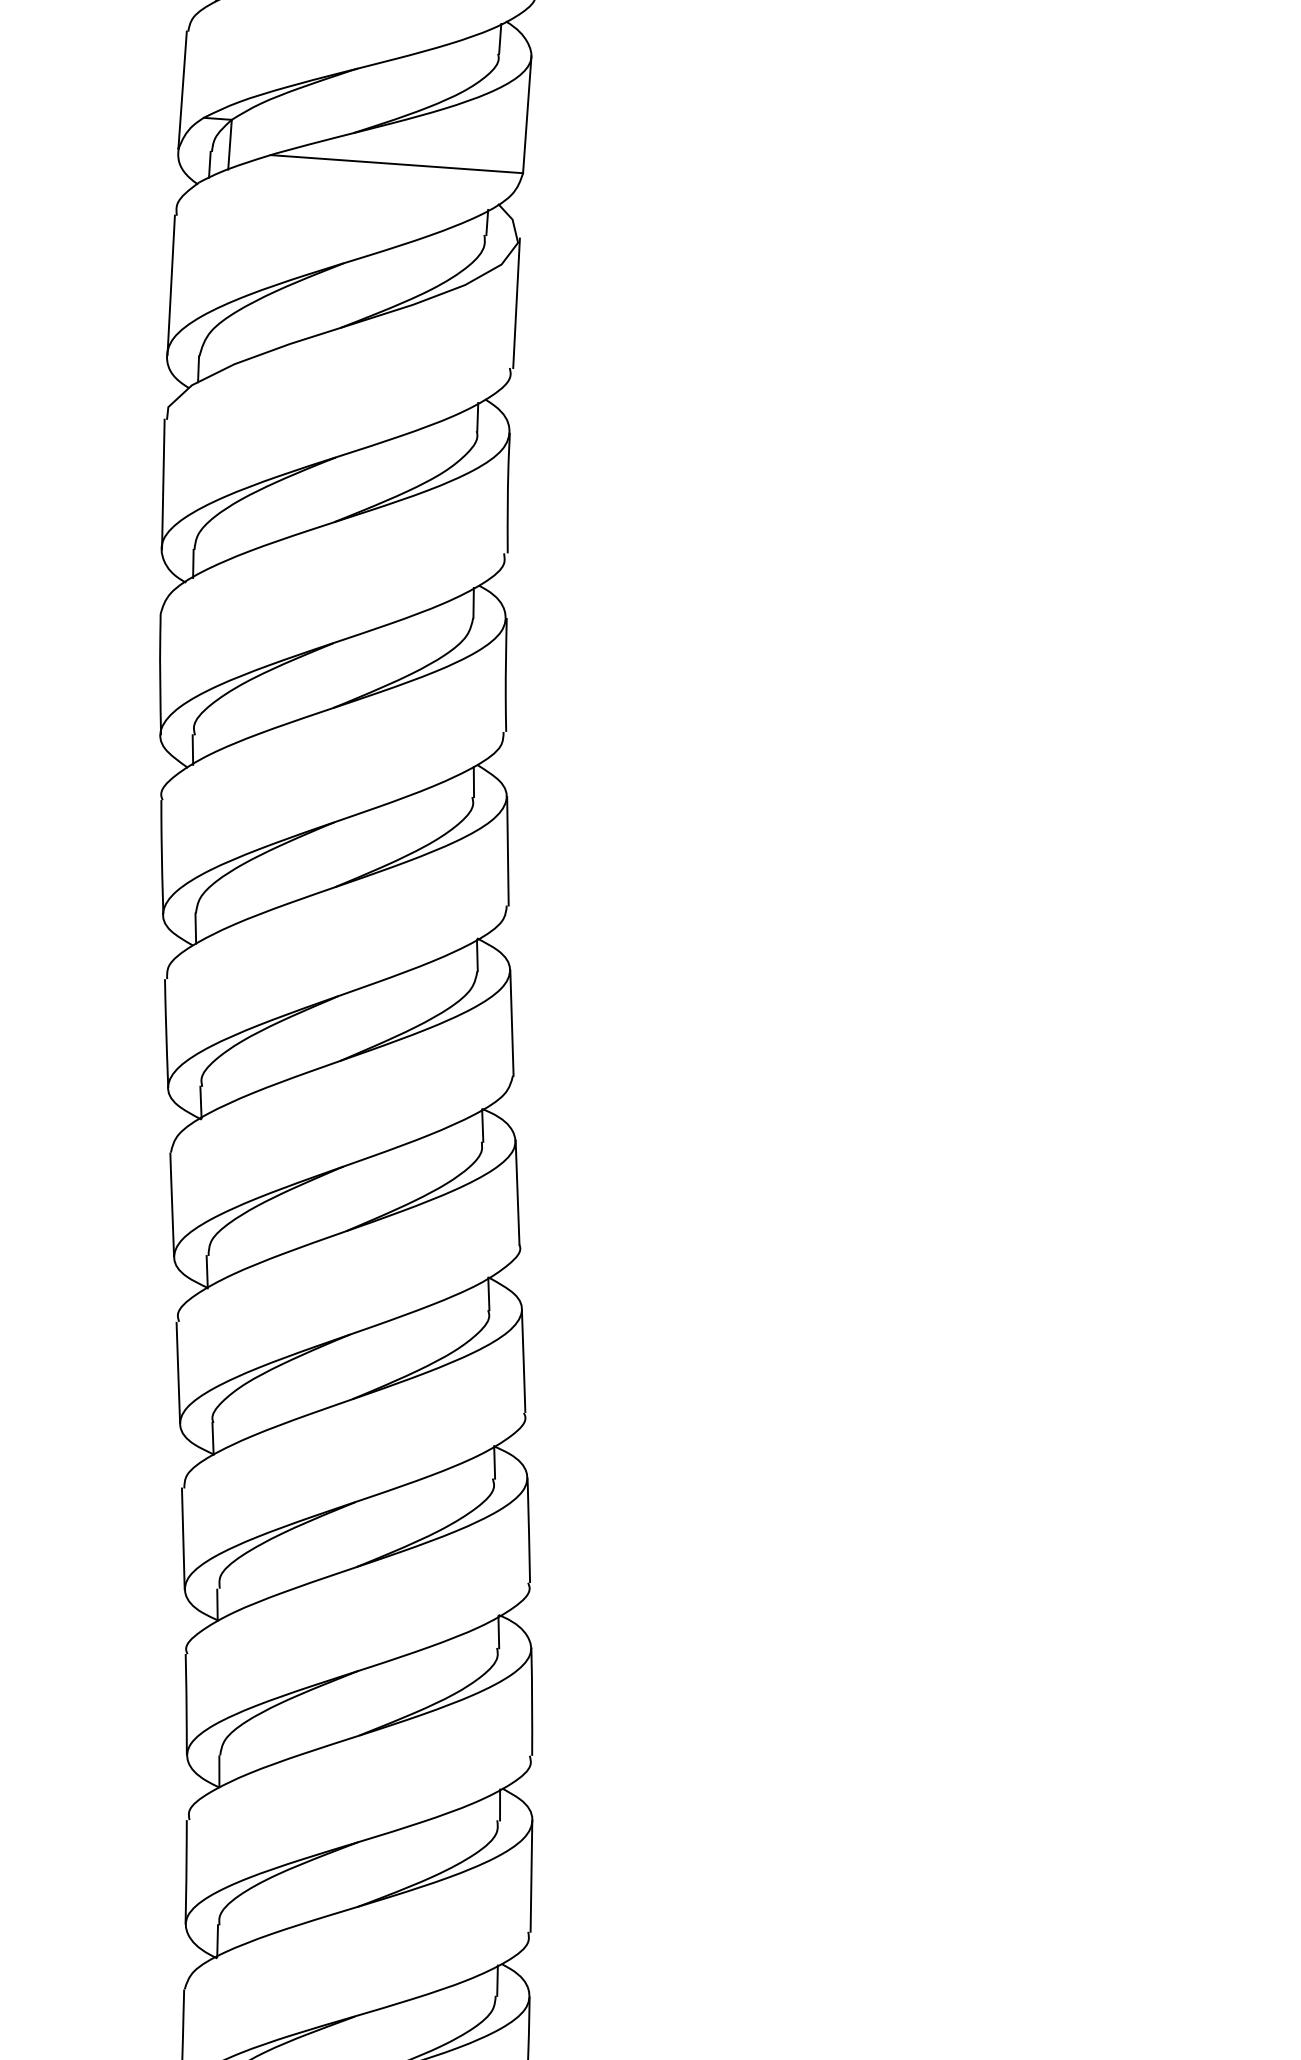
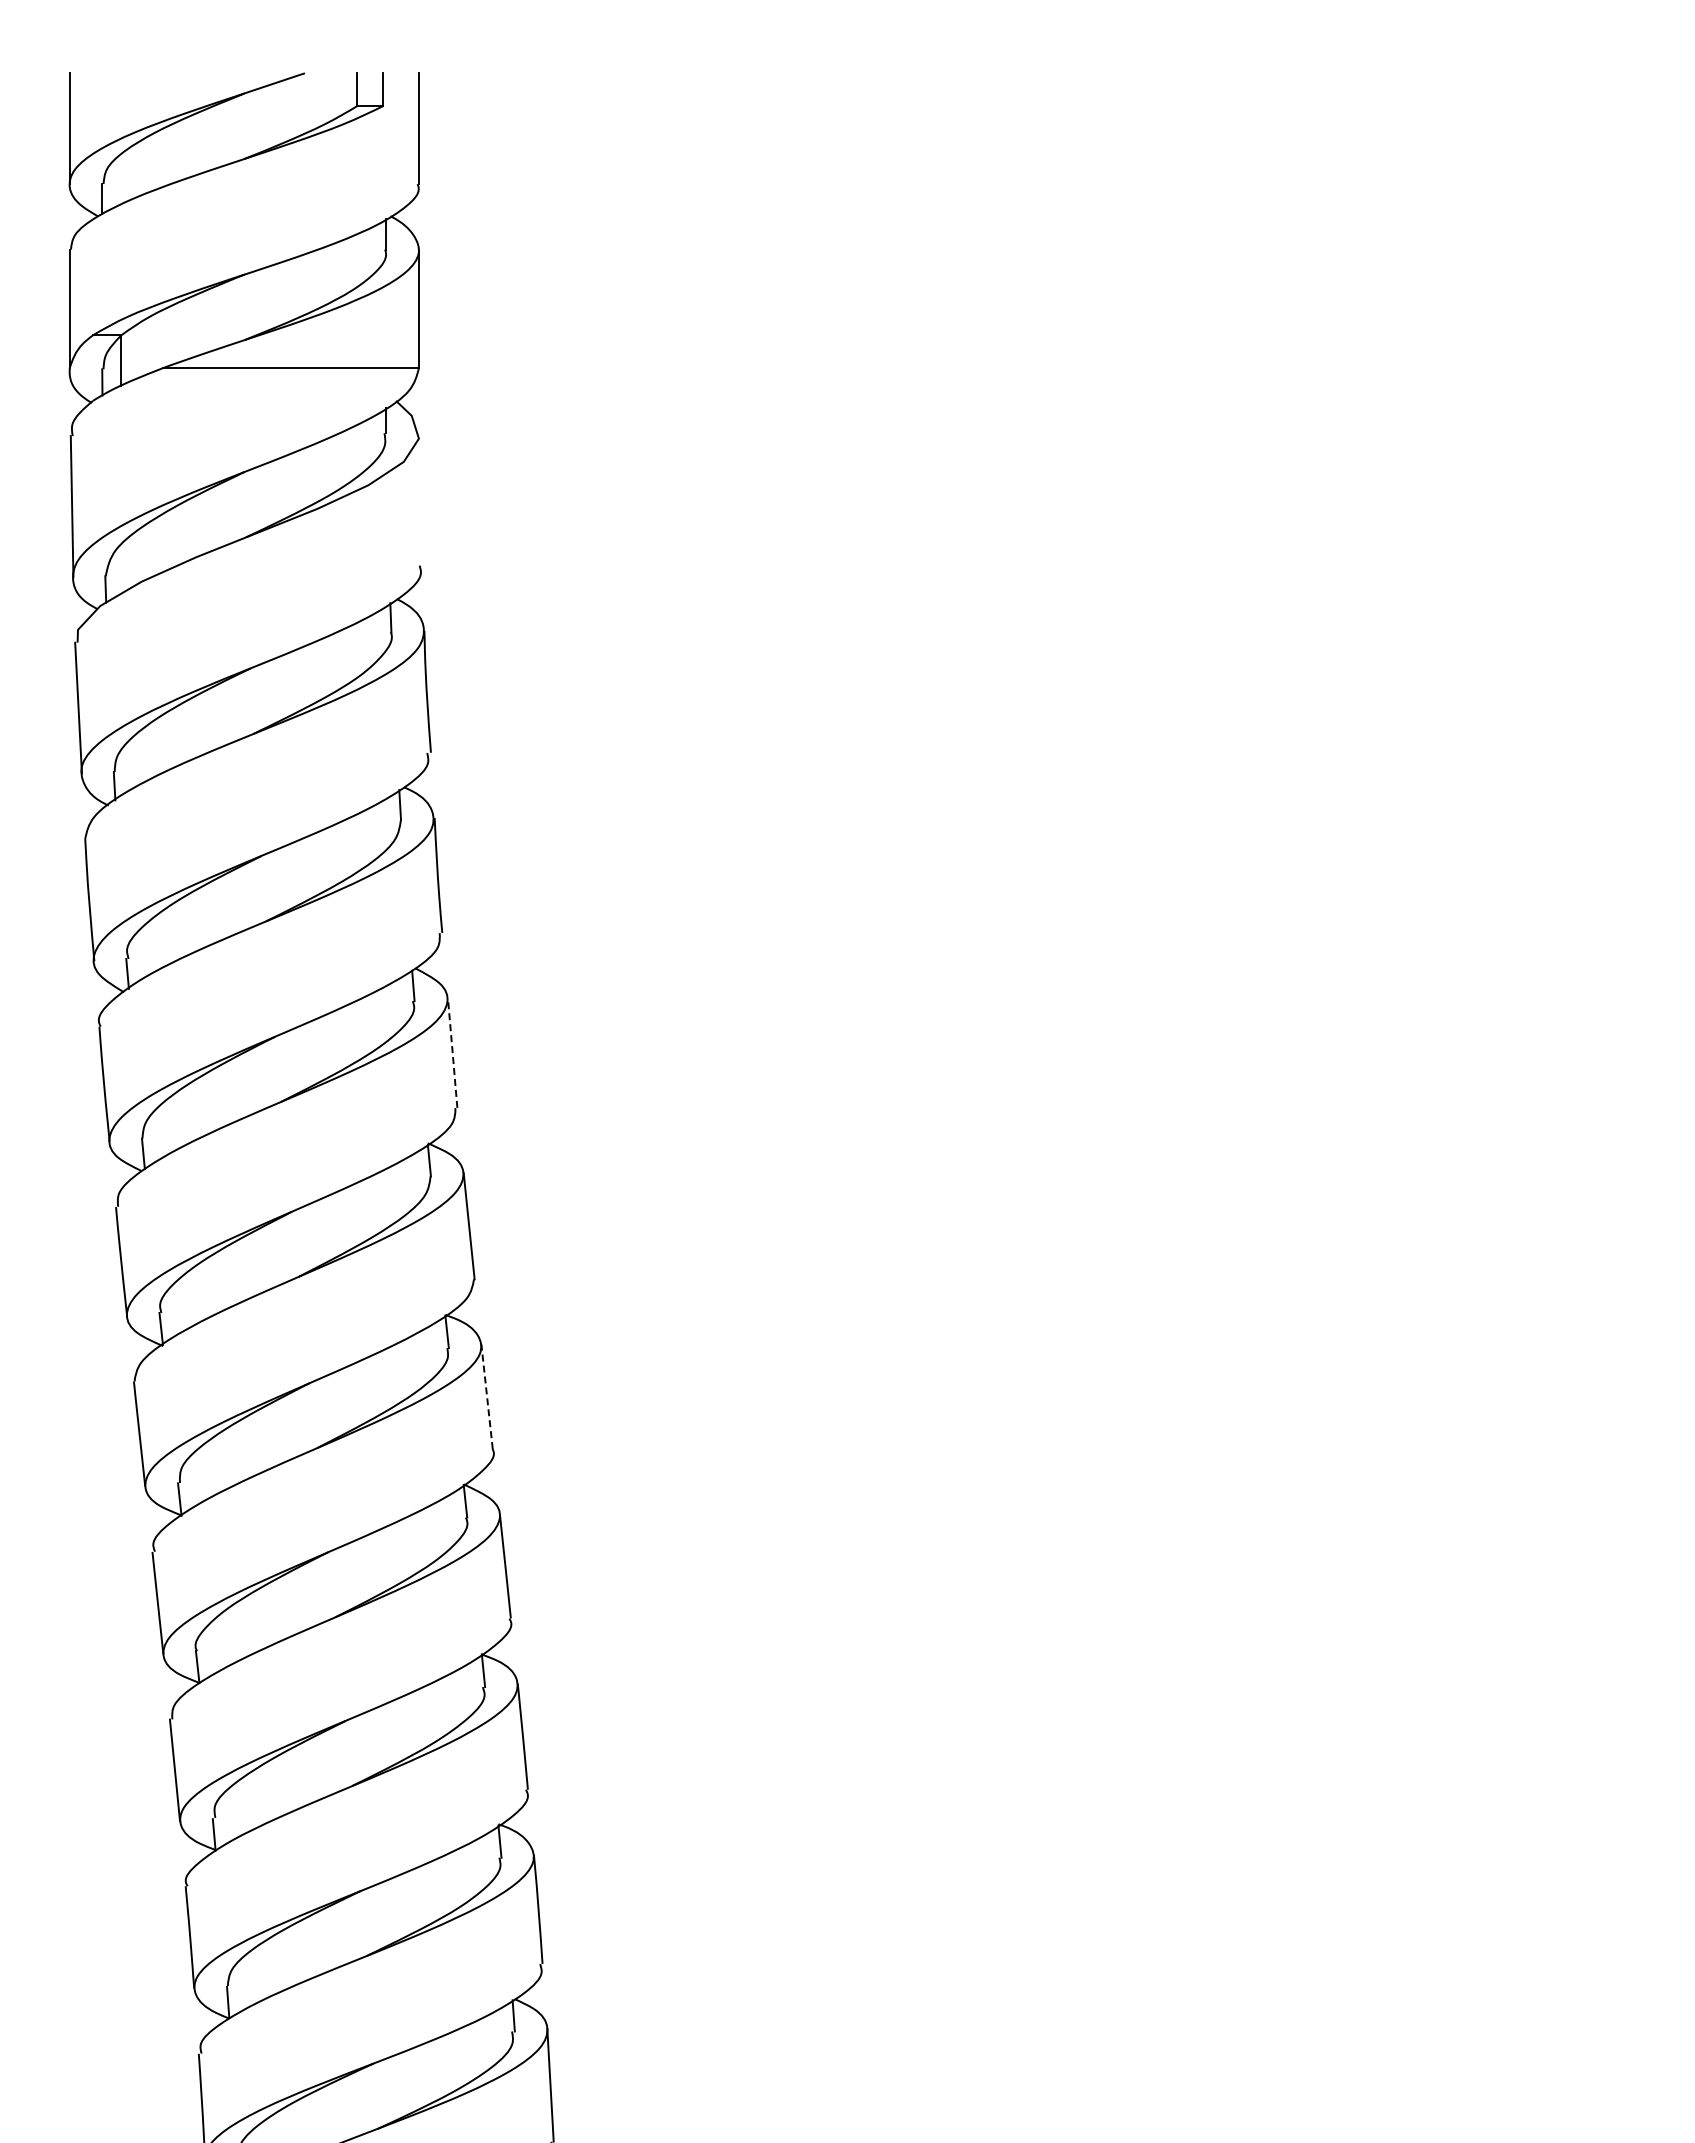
line: (516, 302) -> (421, 499), removed
line: (507, 851) -> (452, 1053), solid -> dashed
line: (517, 1192) -> (487, 1396), solid -> dashed

